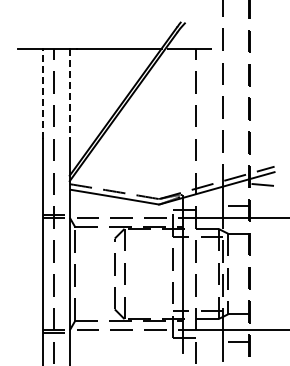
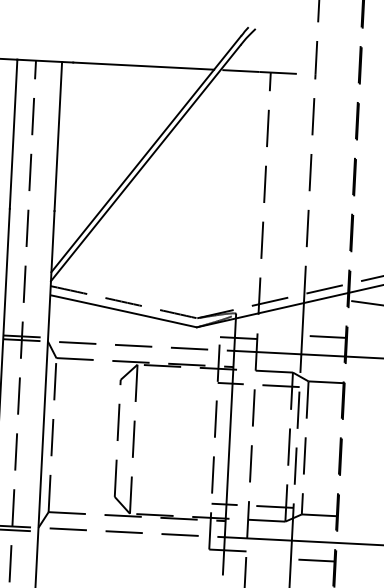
line: (42, 93) -> (13, 133), dashed -> solid
line: (69, 94) -> (57, 137), dashed -> solid

